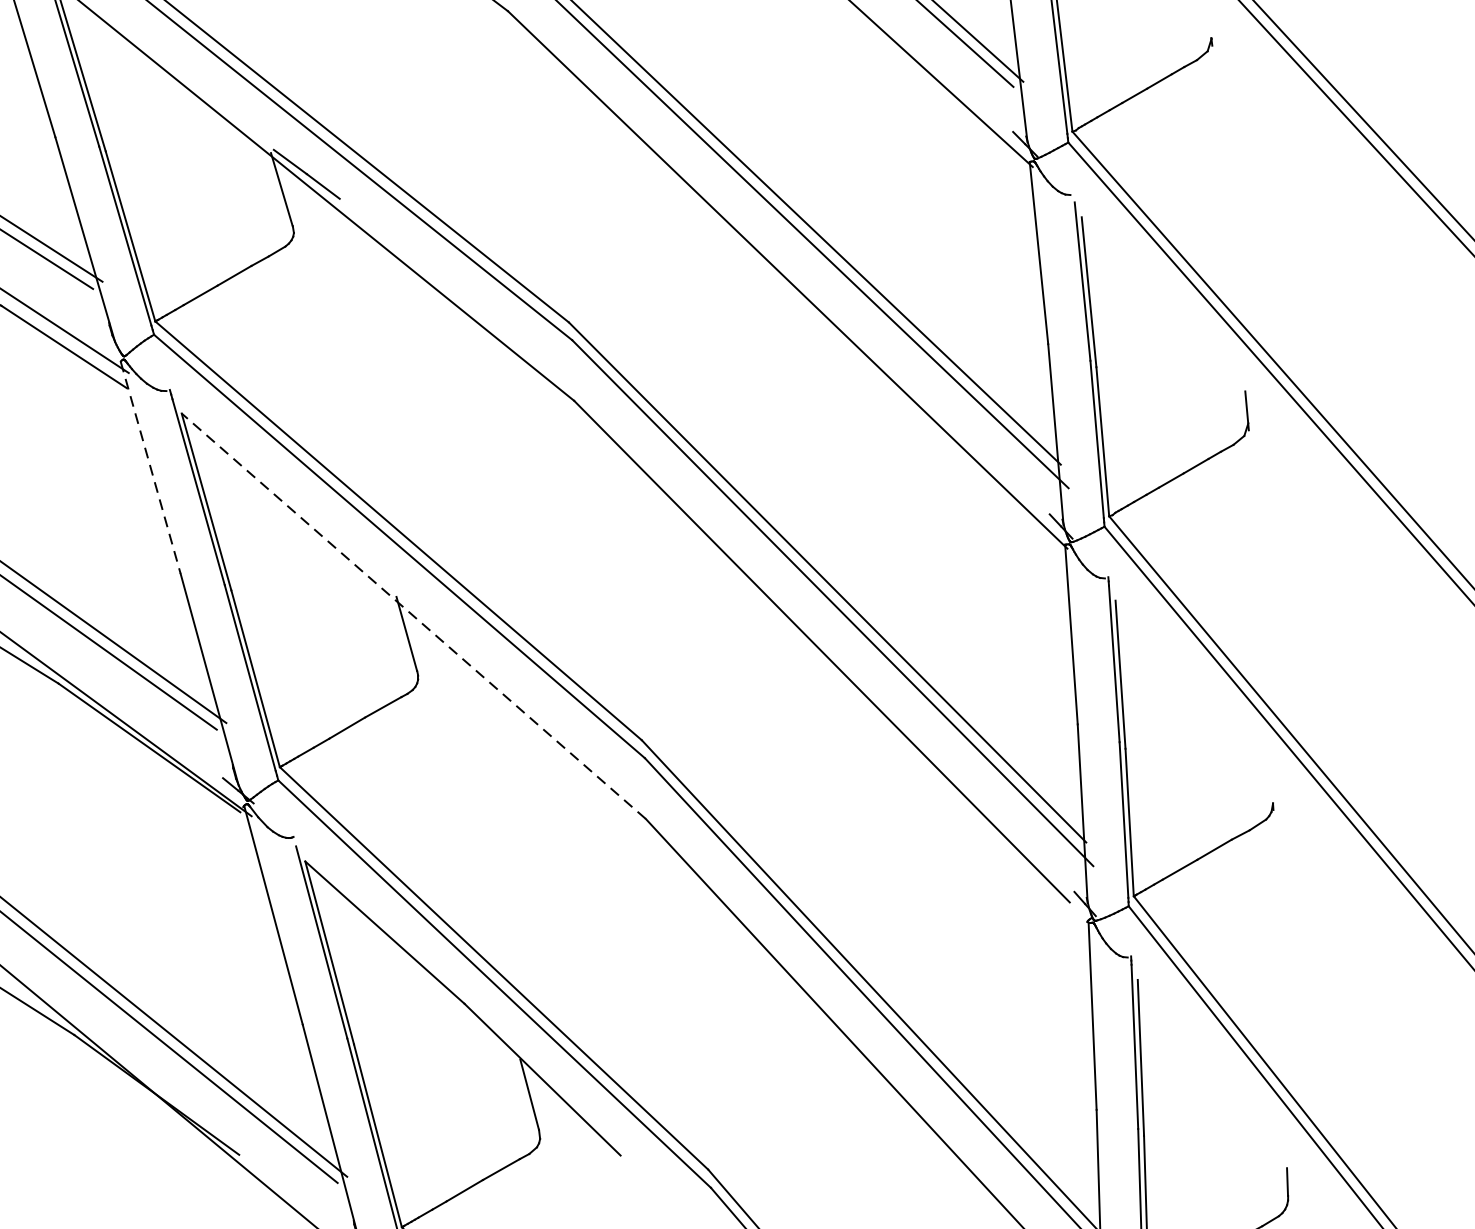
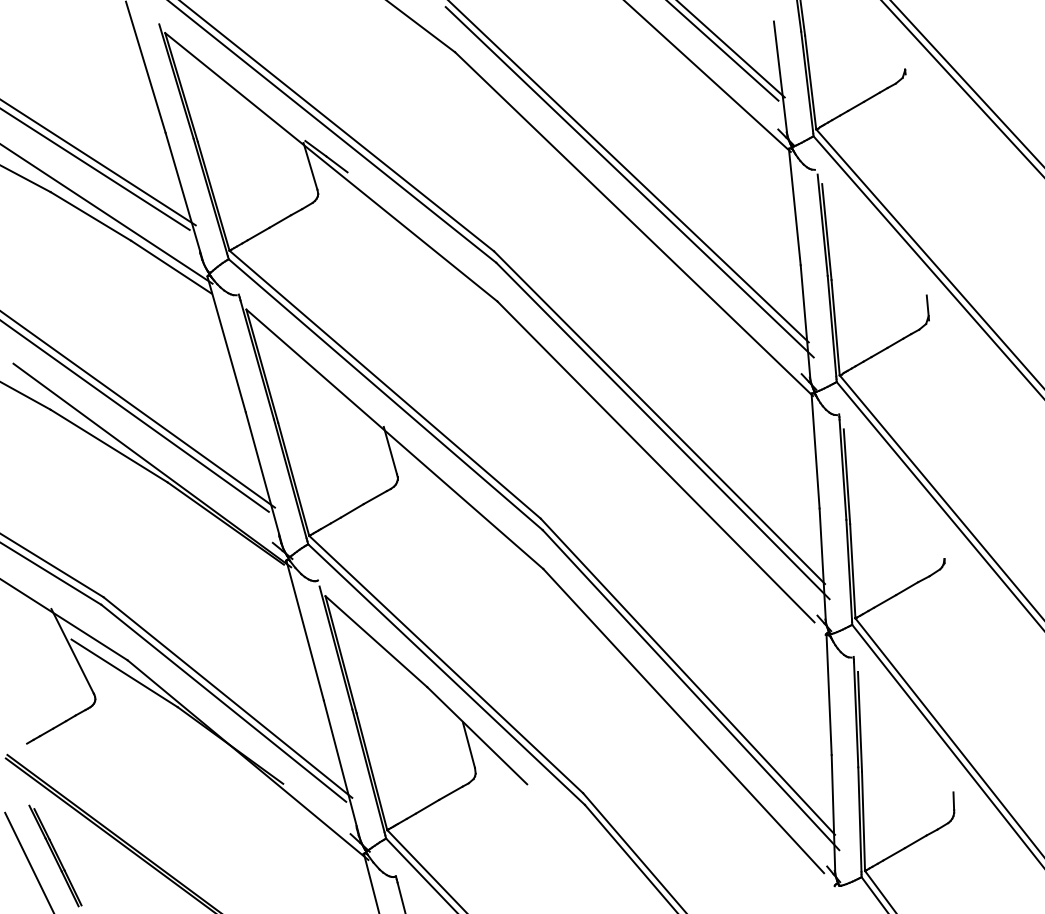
line: (150, 468) -> (226, 344), dashed -> solid
line: (413, 614) -> (394, 438), dashed -> solid

